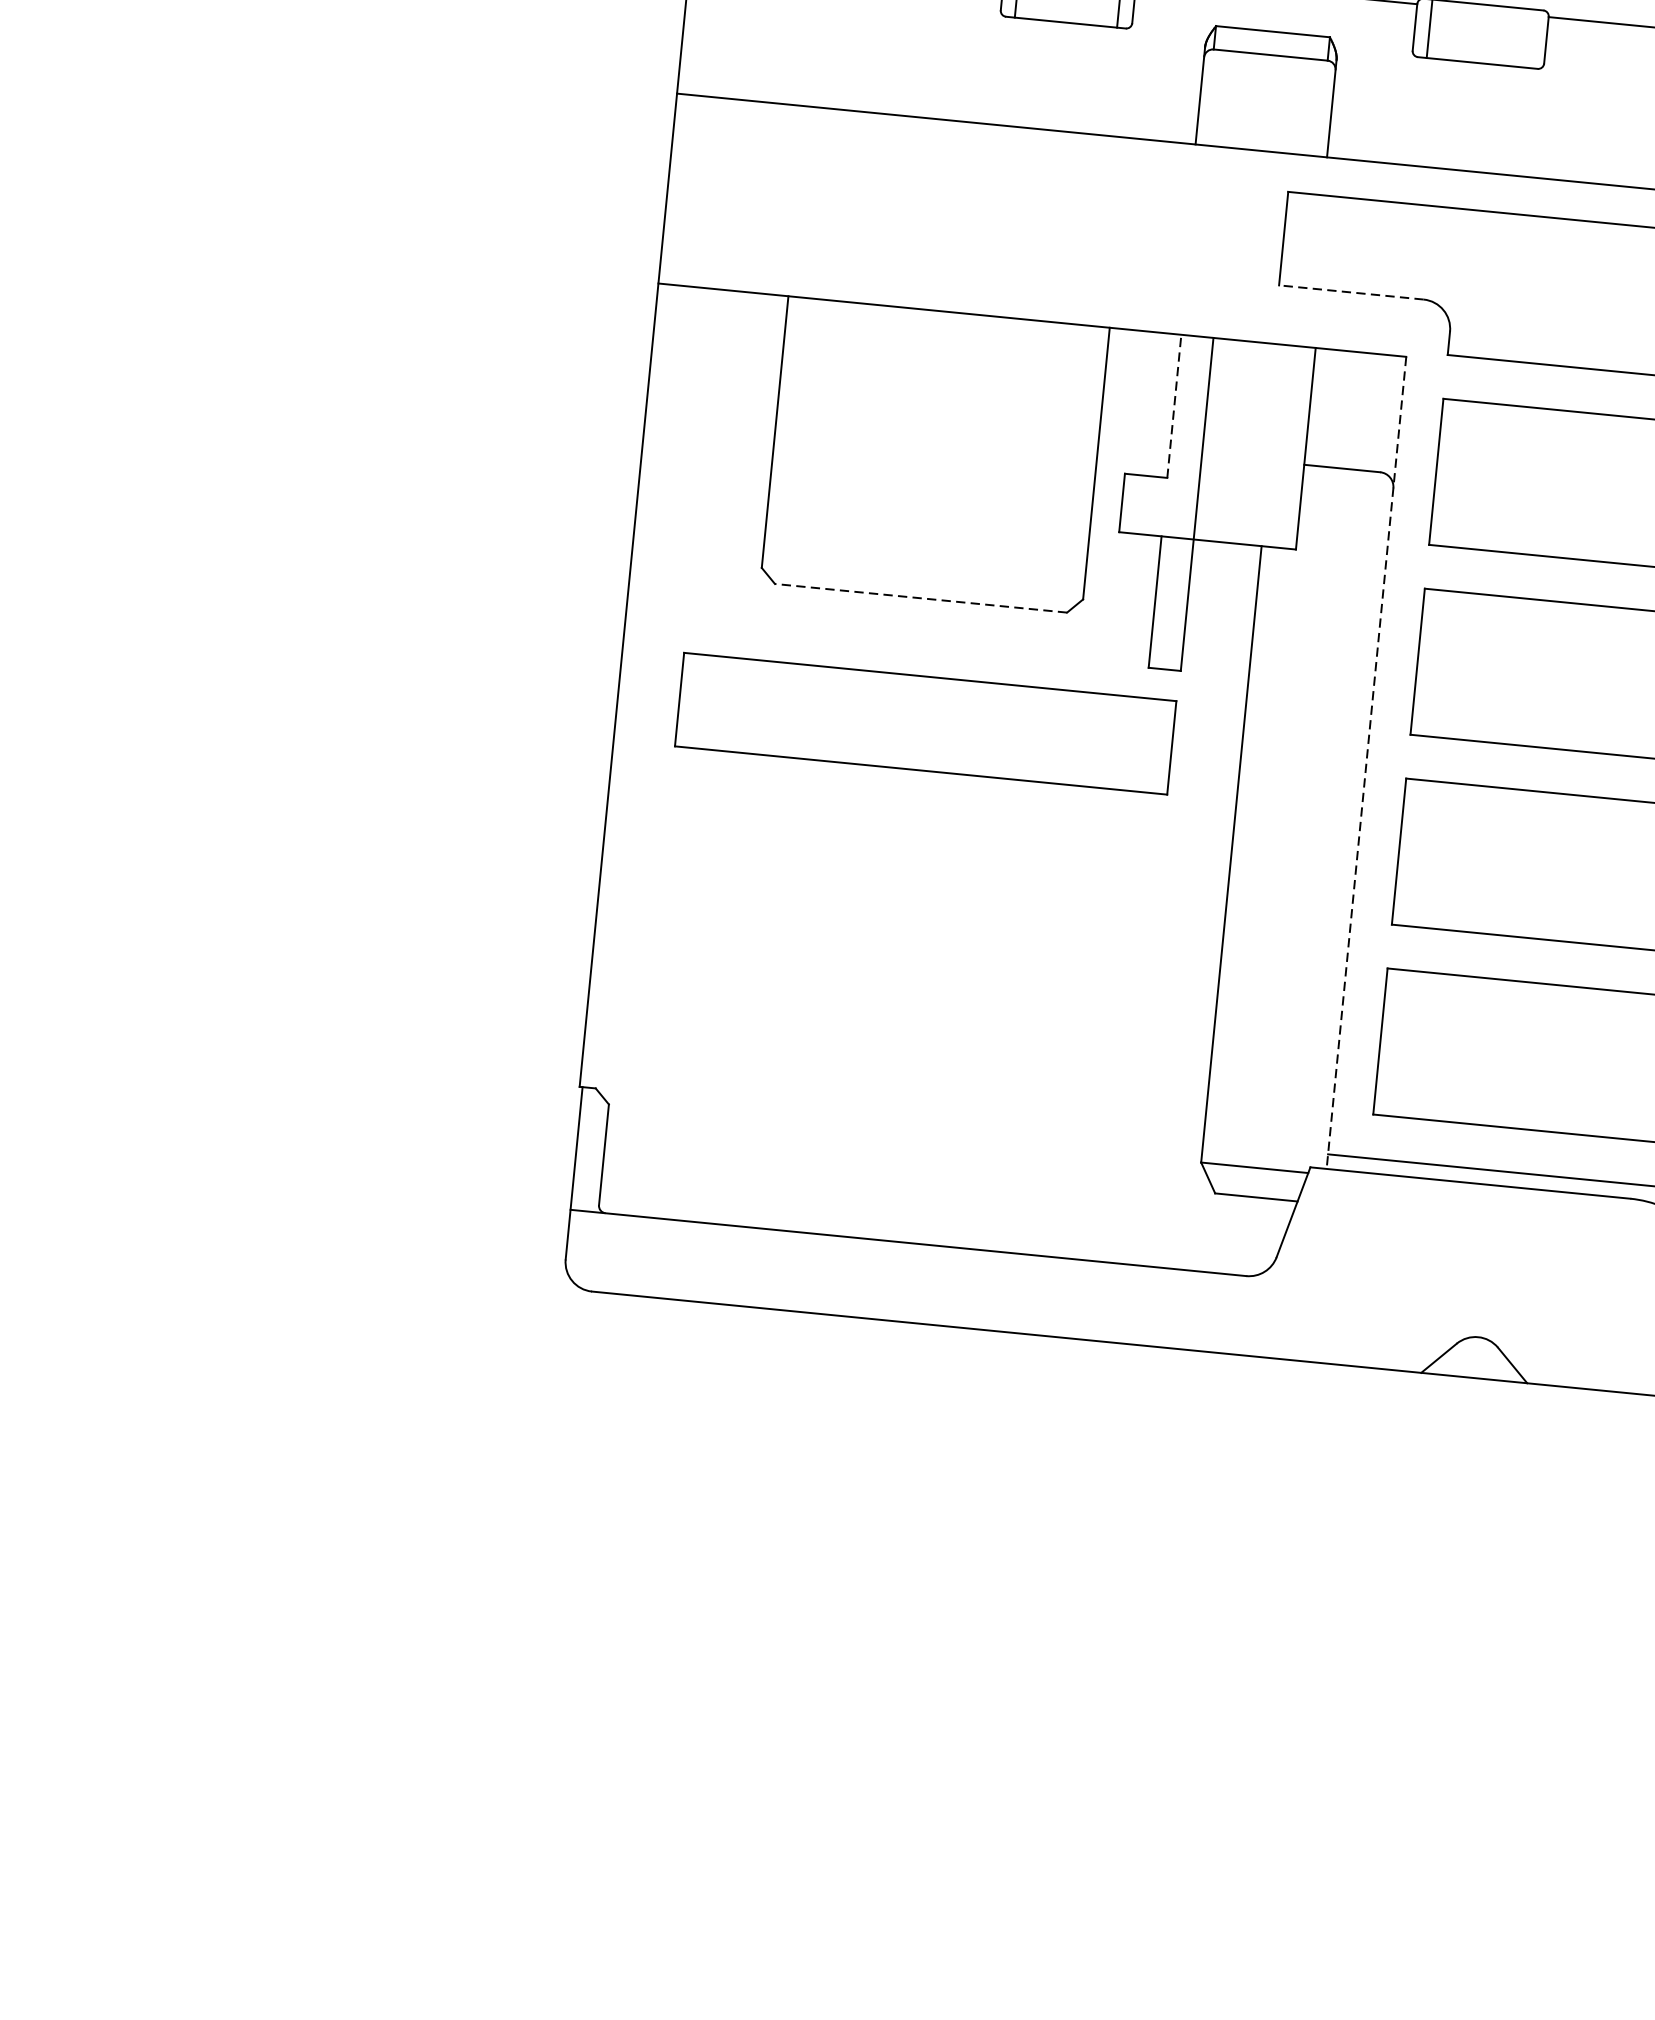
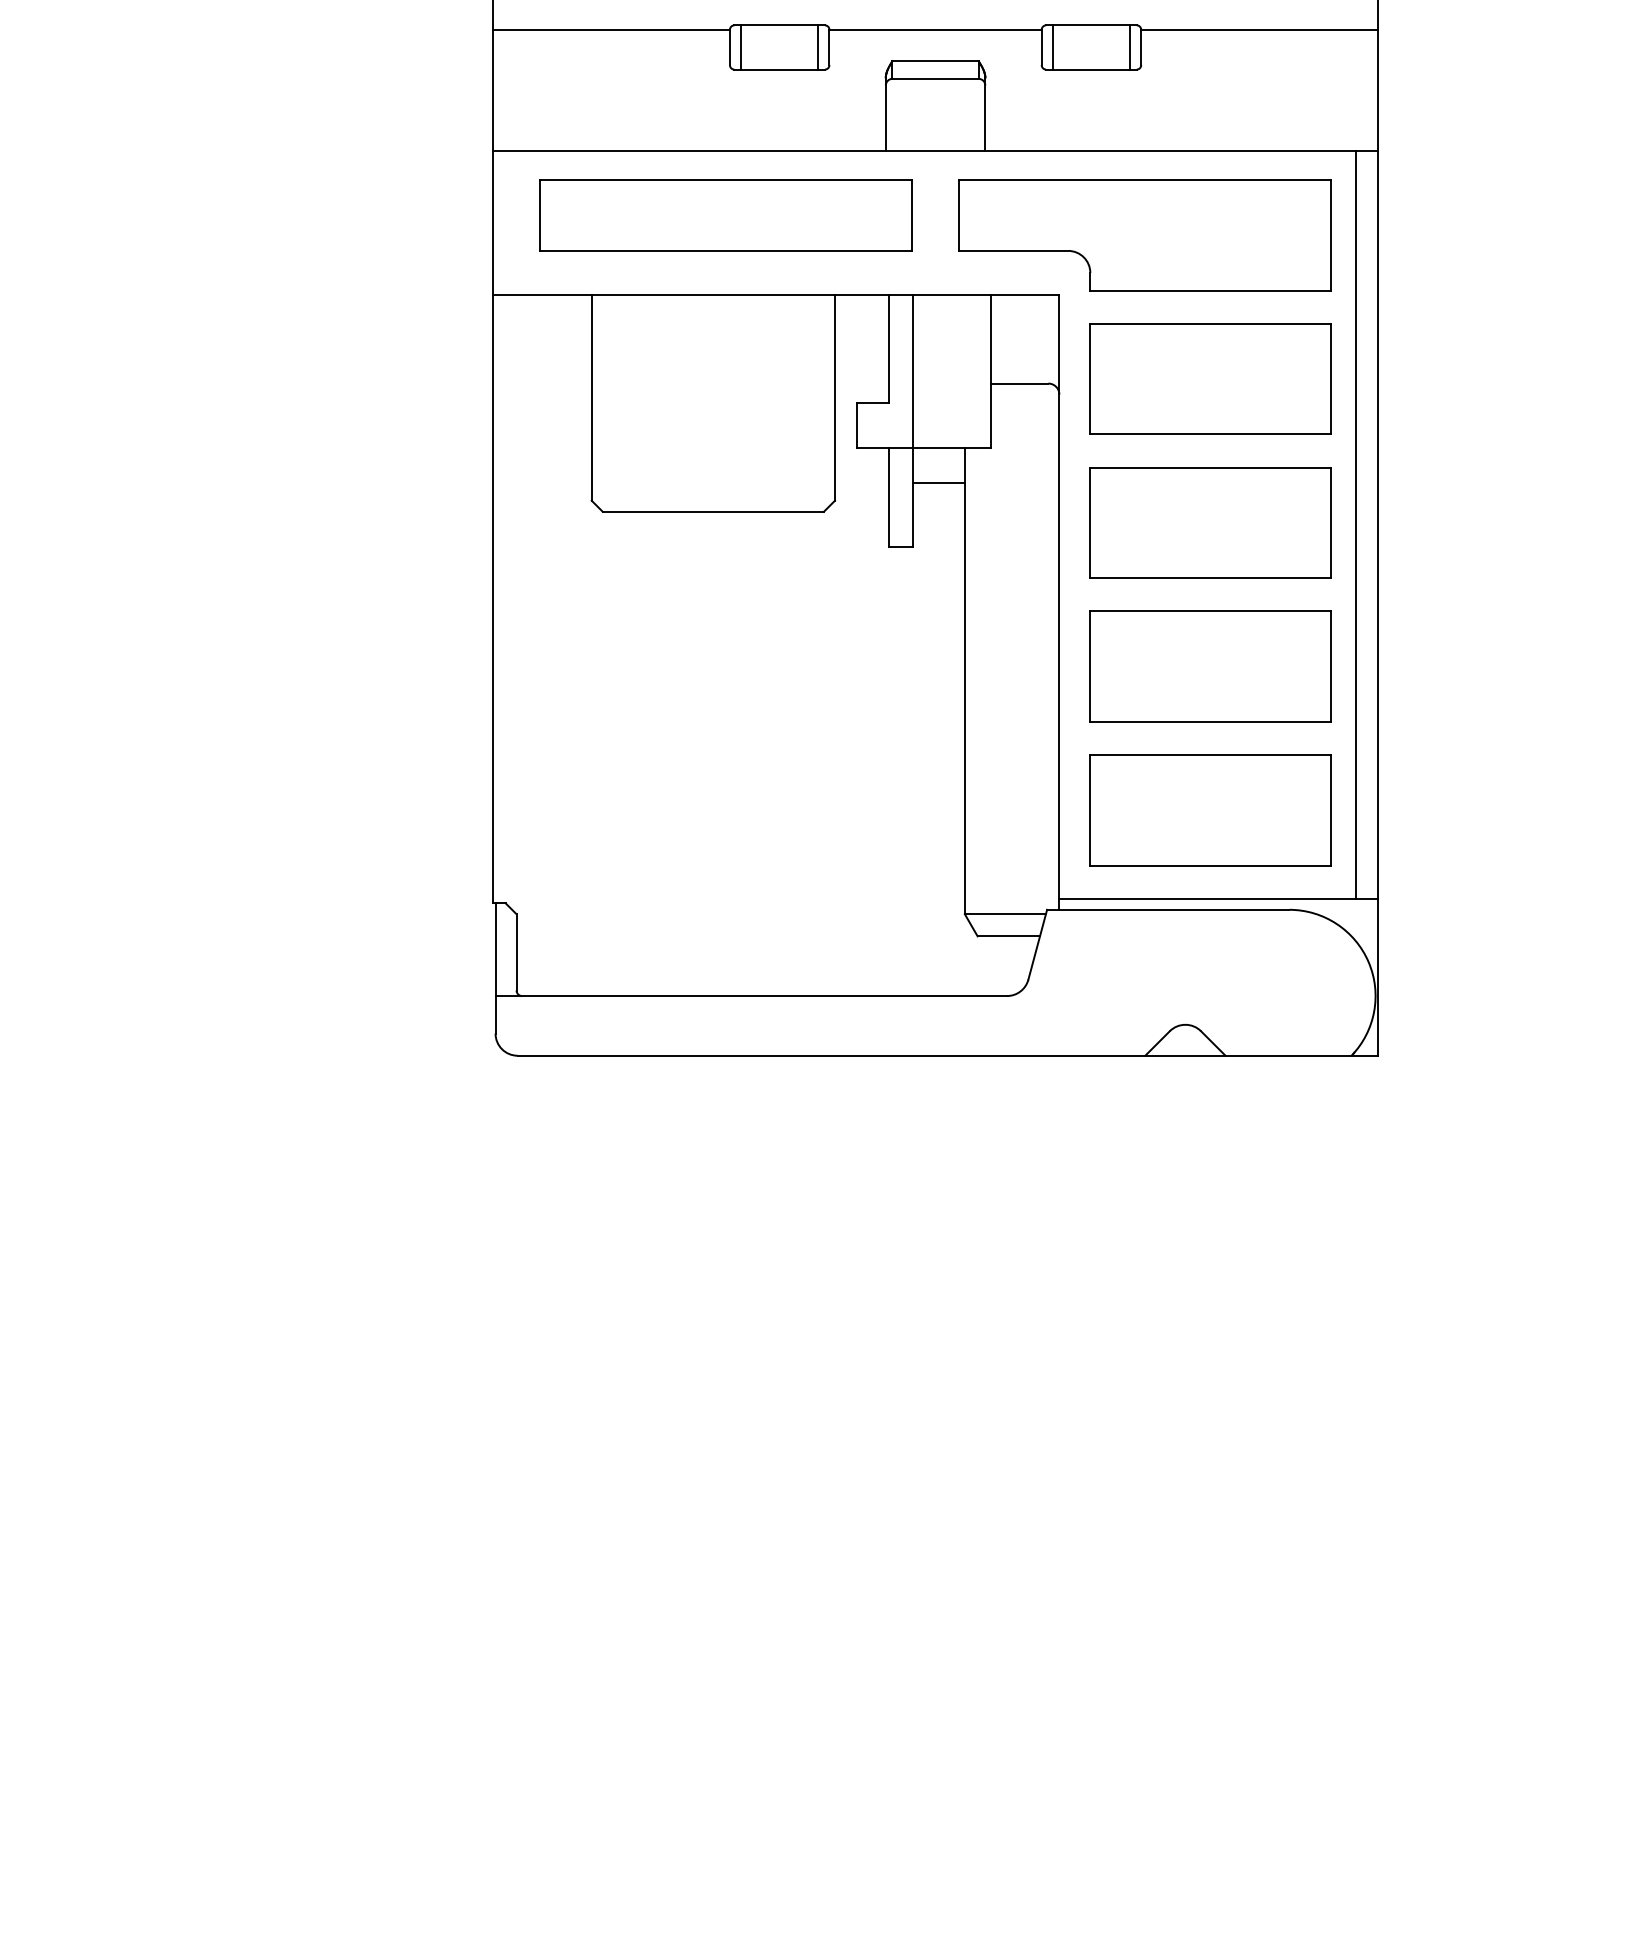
line: (1532, 38) -> (1130, 47), added
line: (1351, 291) -> (1013, 250), dashed -> solid
line: (1174, 405) -> (889, 348), dashed -> solid
line: (1222, 590) -> (938, 483), added
line: (921, 597) -> (713, 511), dashed -> solid
part: (924, 723) -> (725, 215), moved
line: (1366, 762) -> (1059, 602), dashed -> solid

